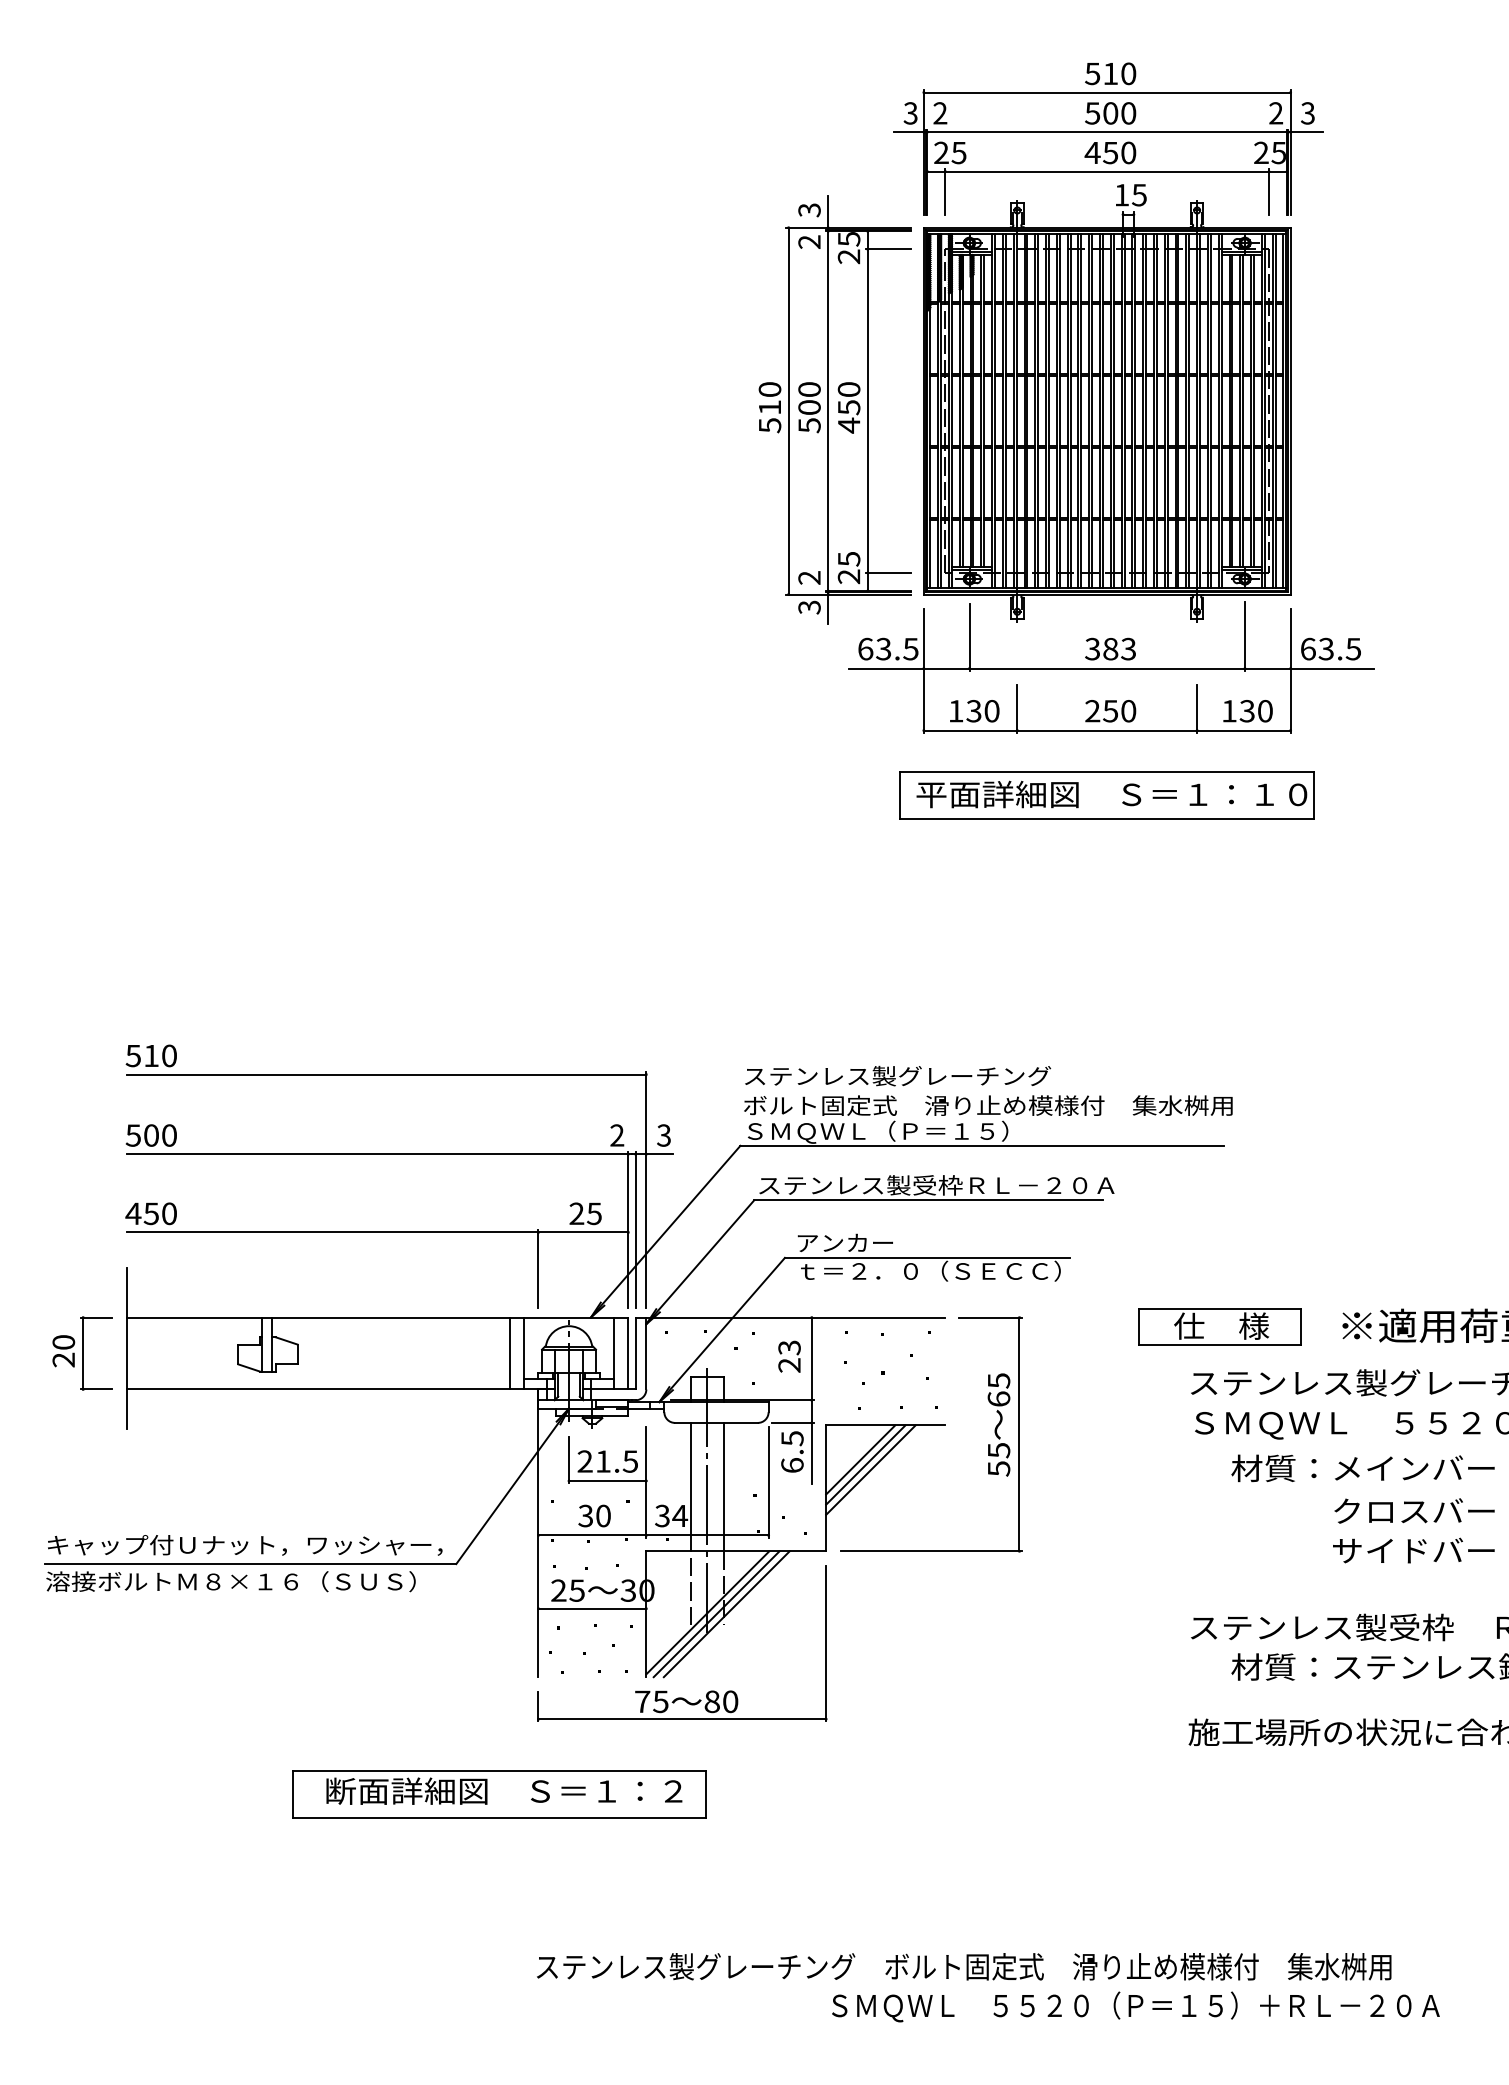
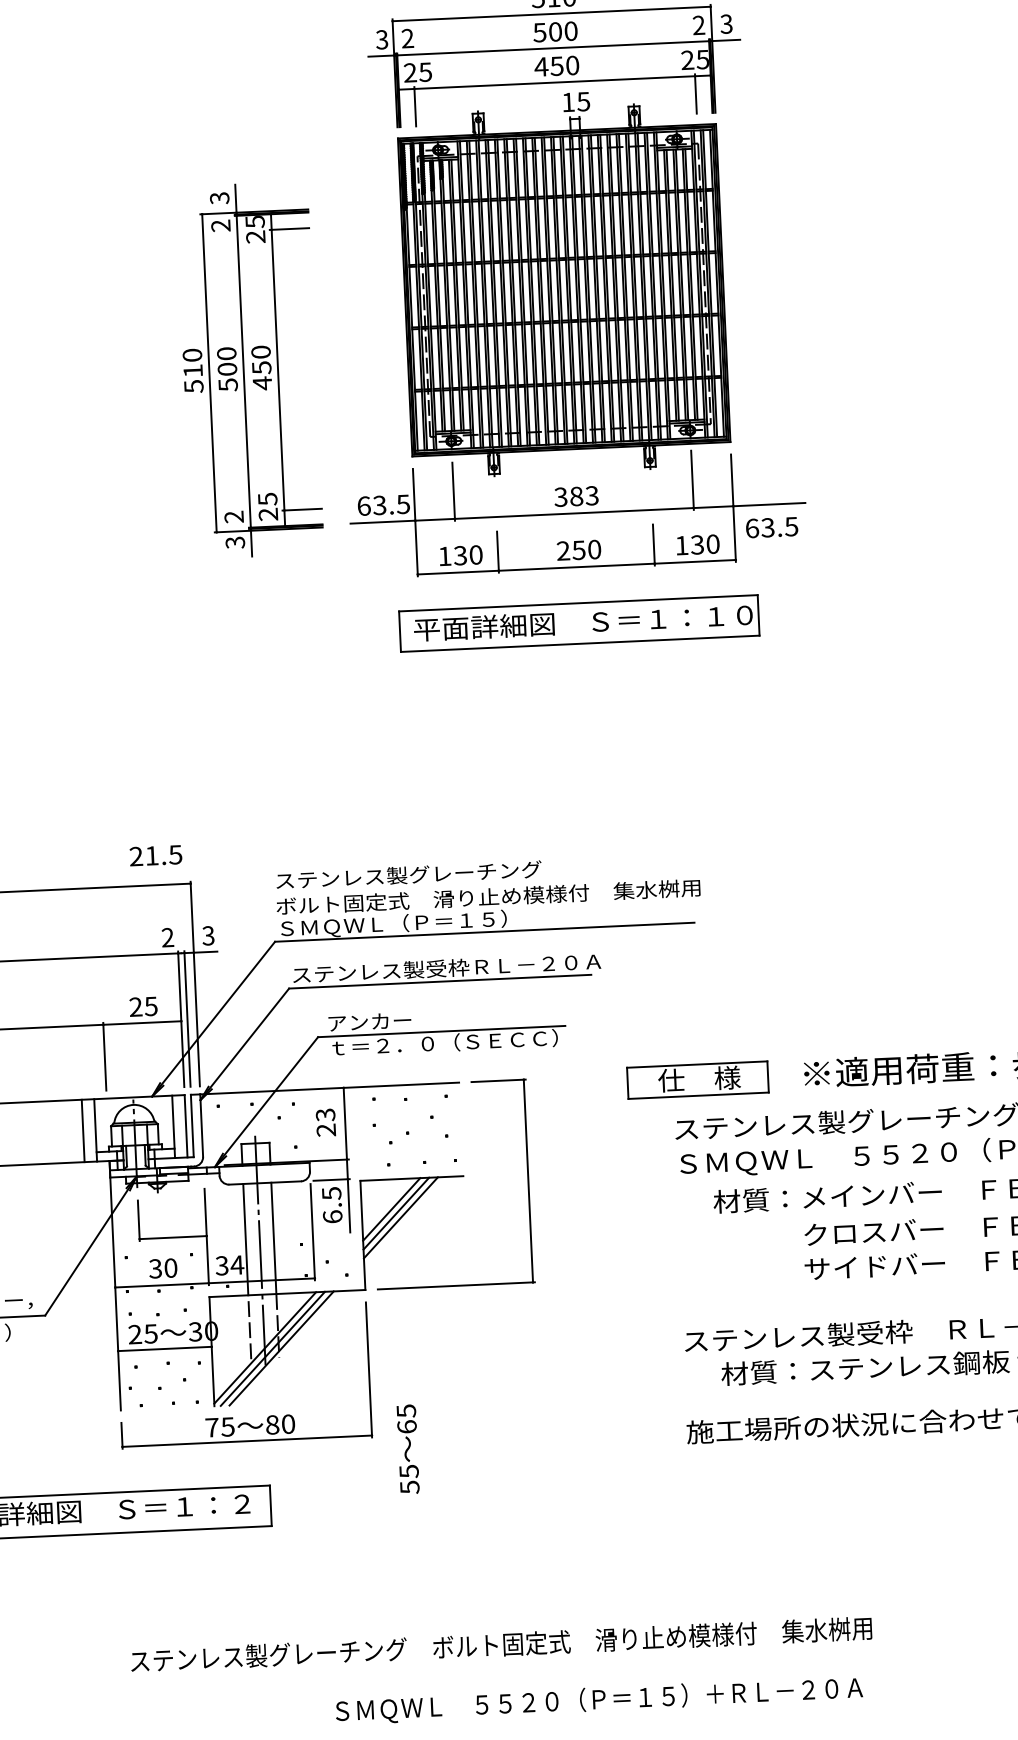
part: (834, 409) -> (249, 370), moved
text: (1330, 648) -> (771, 527), moved
text: (998, 1424) -> (407, 1448), moved
text: (607, 1461) -> (155, 855), moved
text: (1135, 2006) -> (598, 1700), moved

